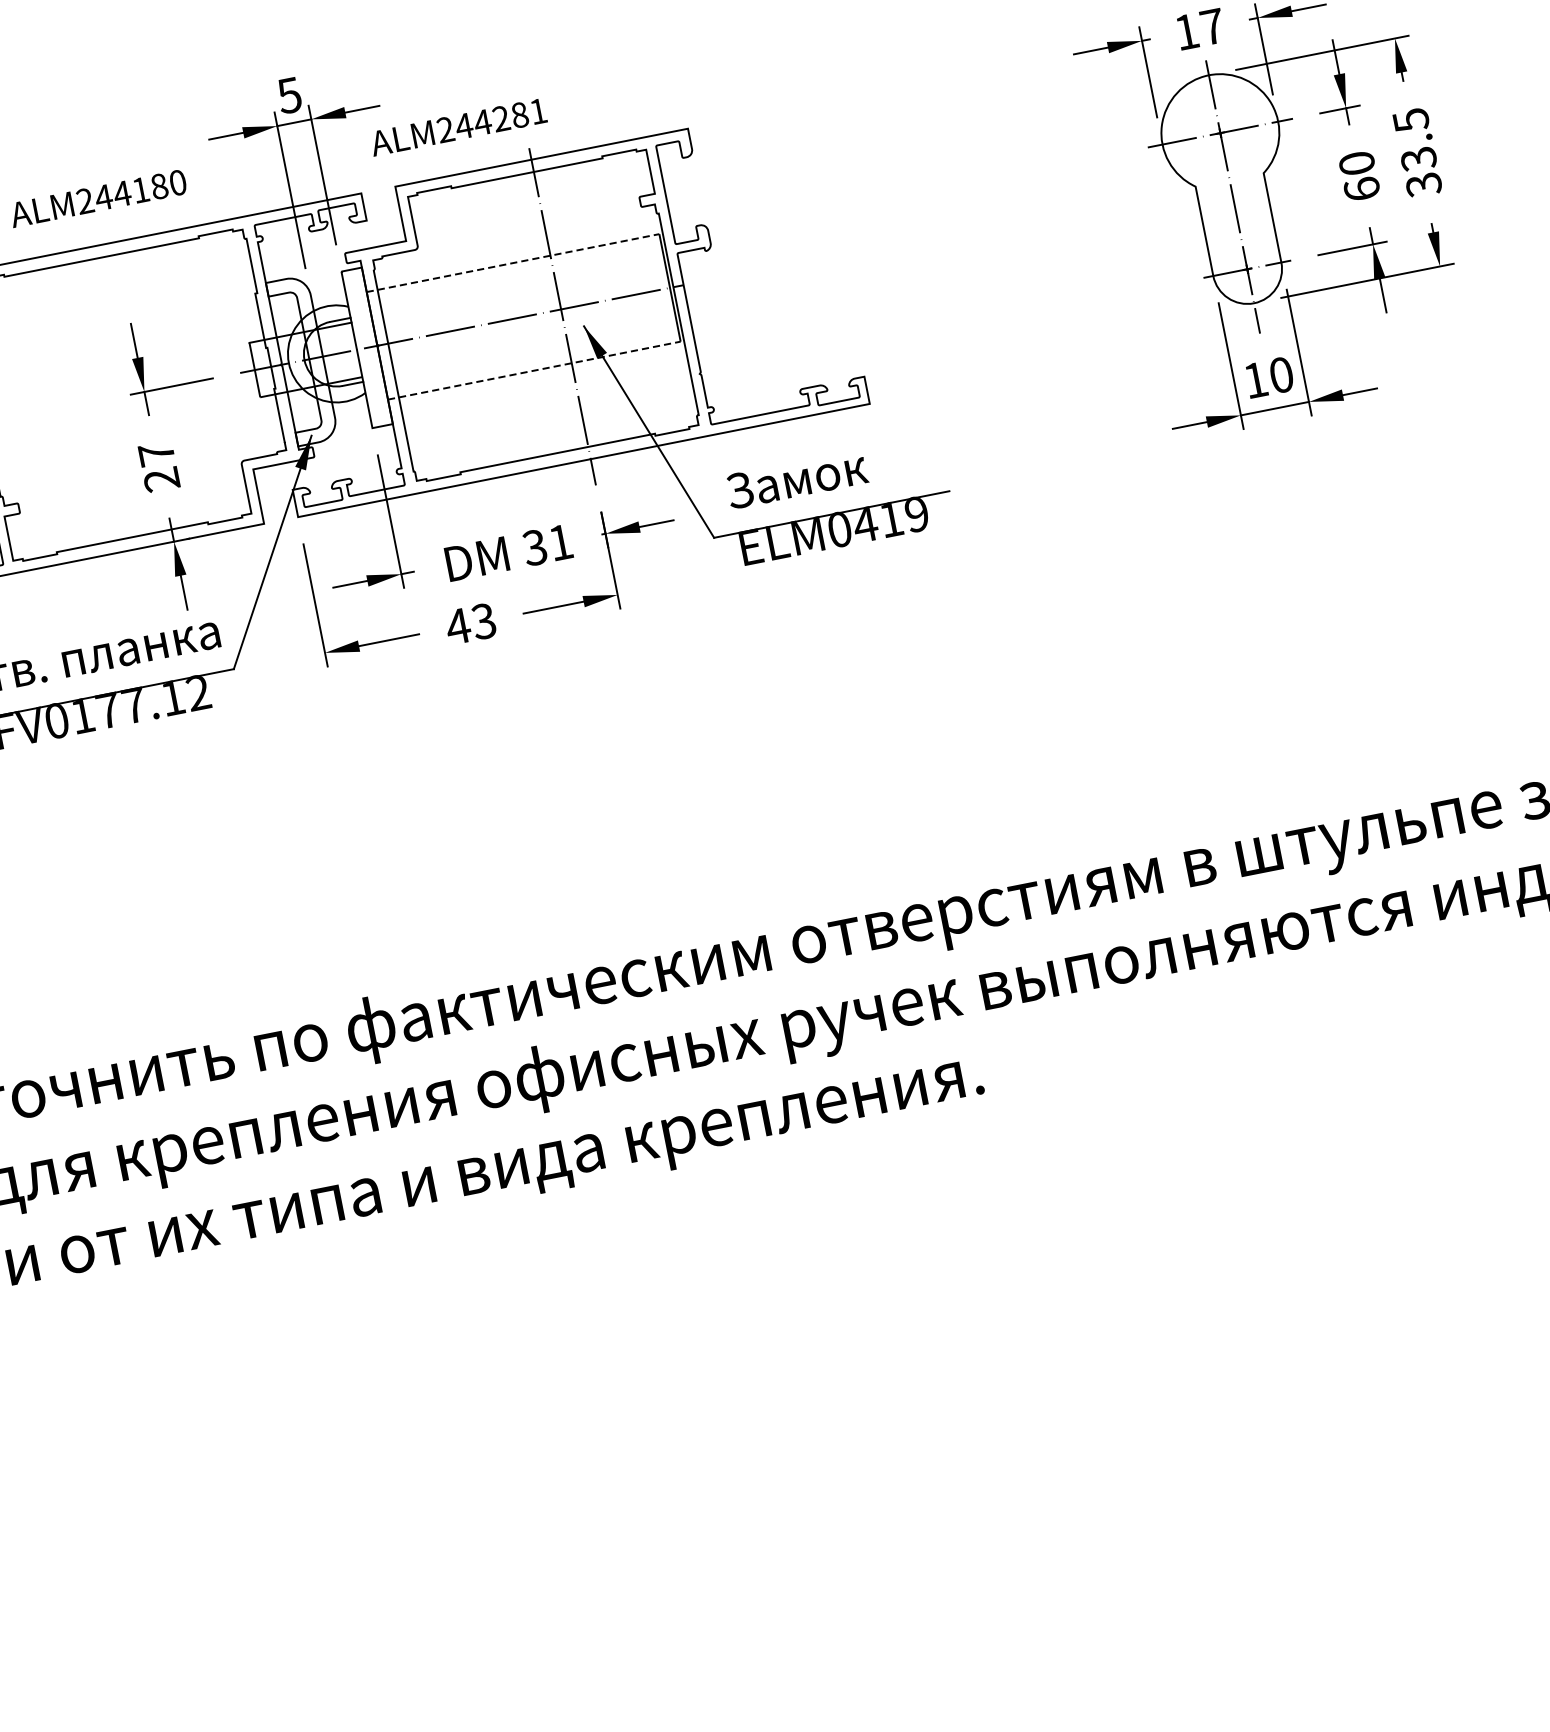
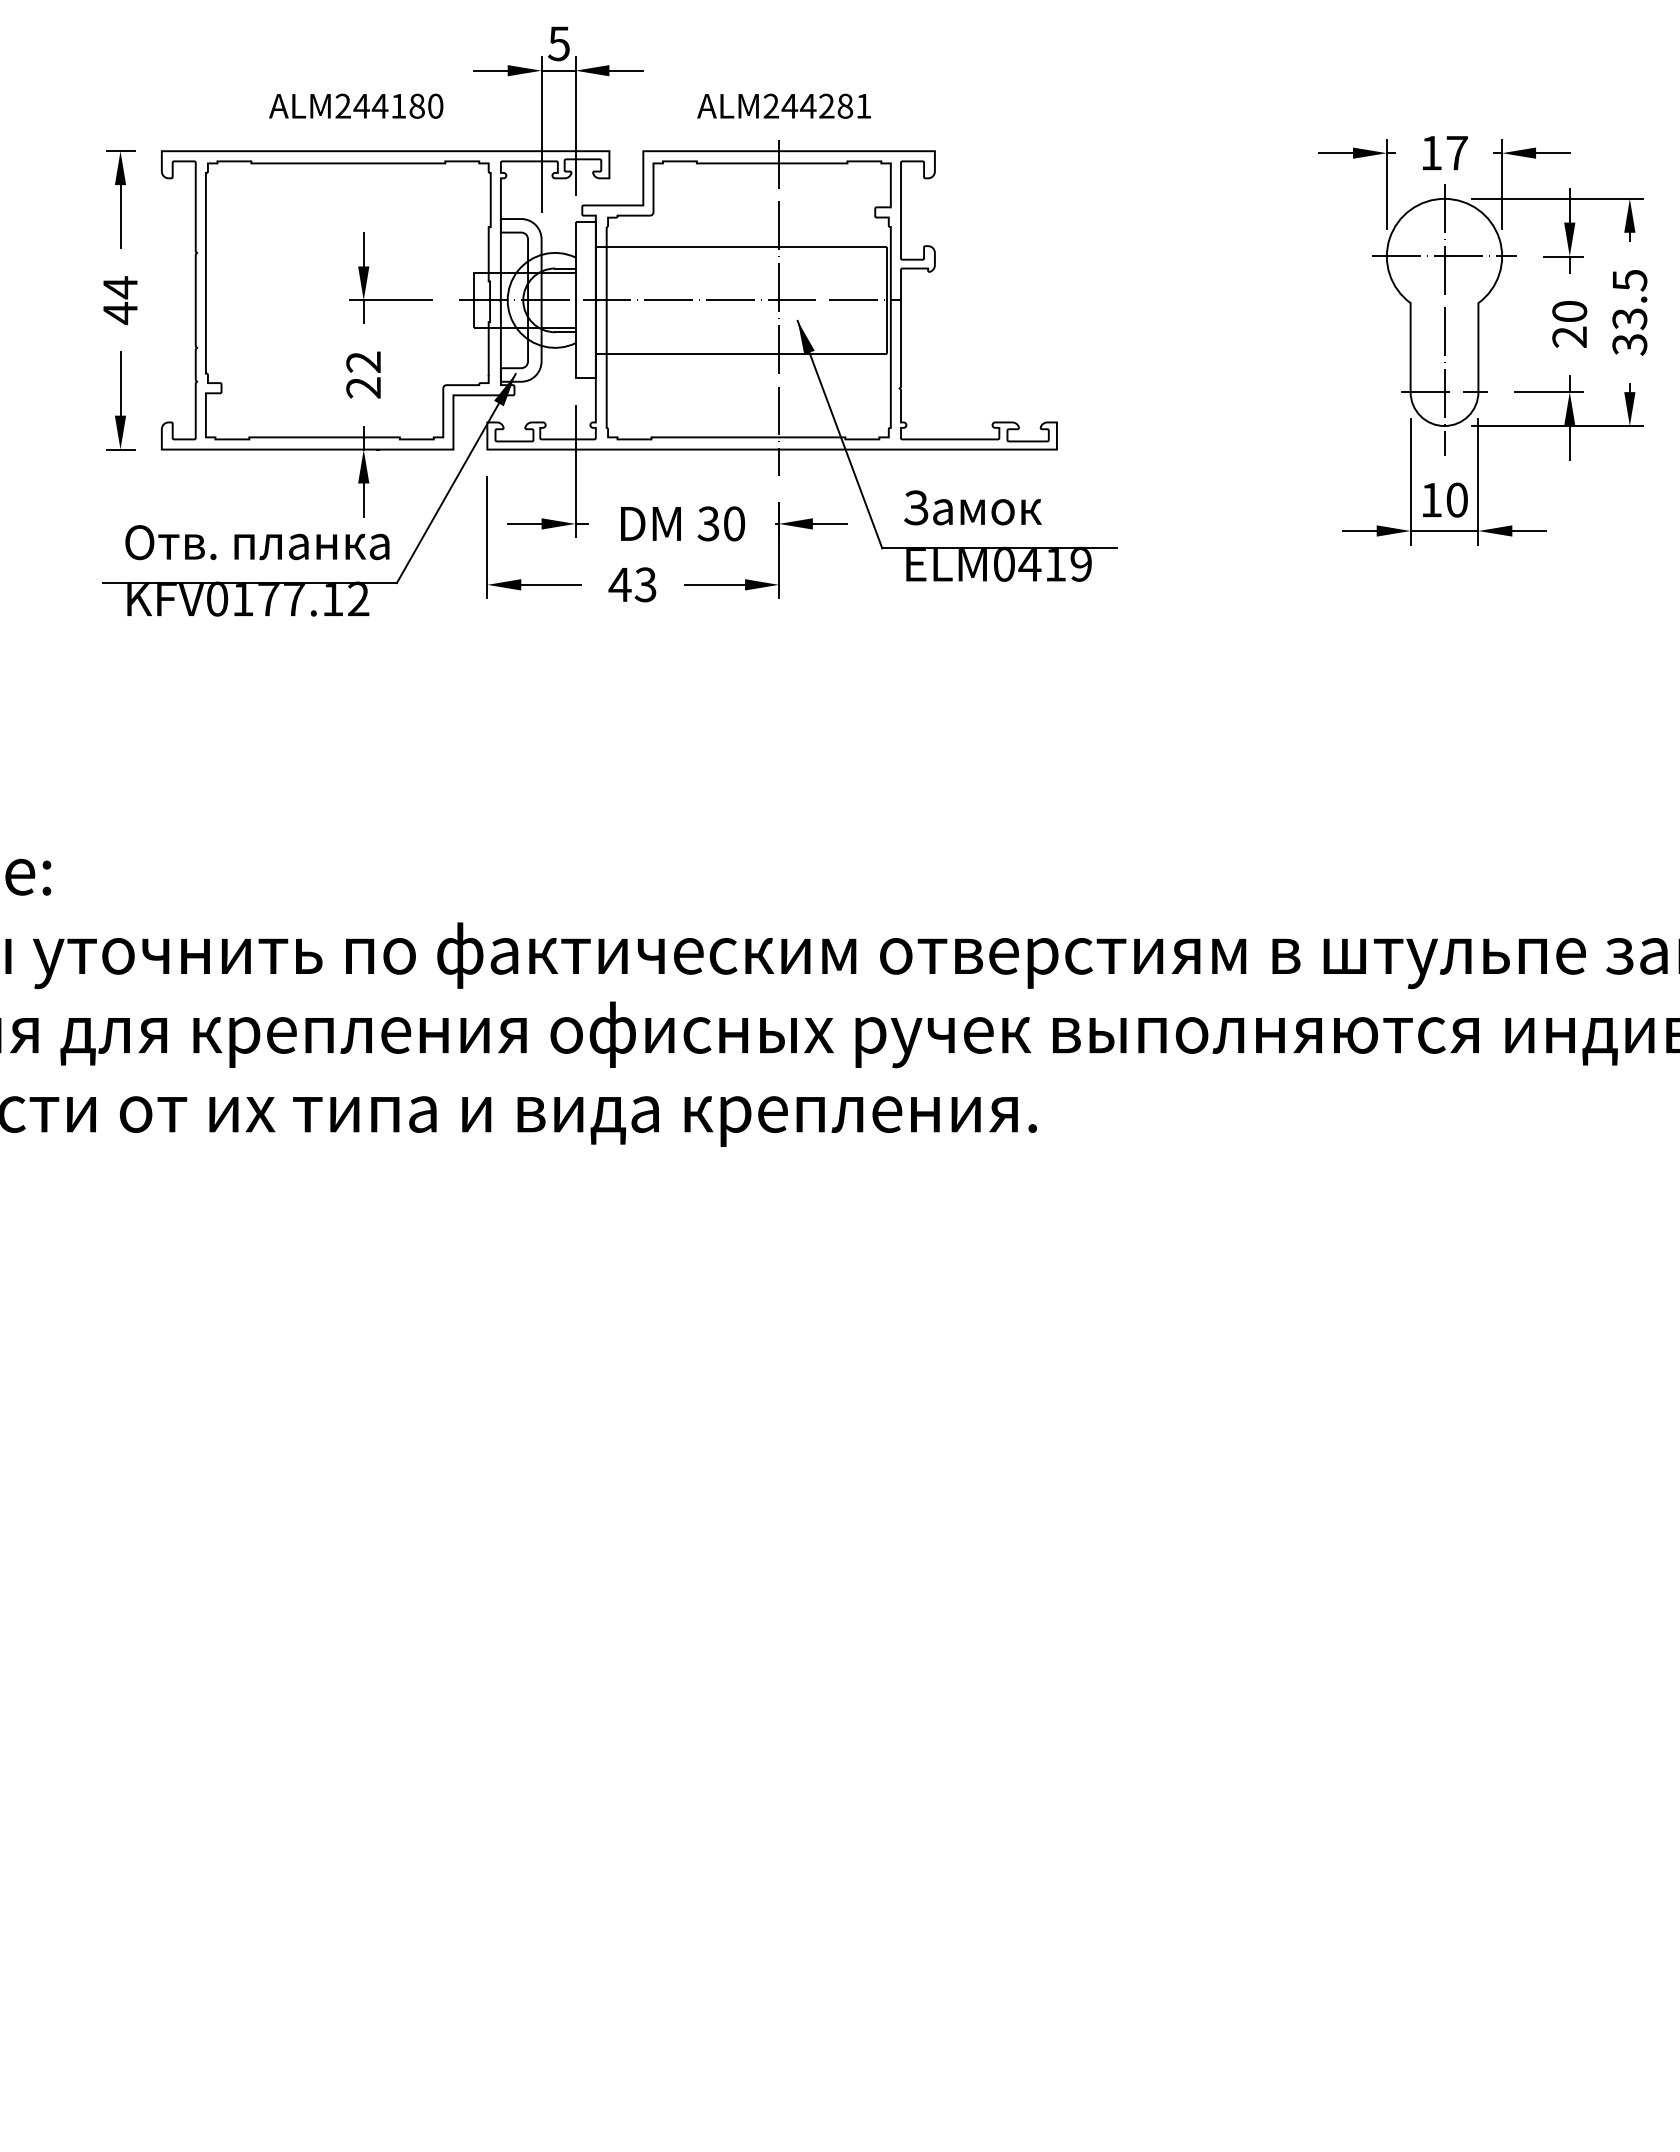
text: (457, 126) -> (783, 105), moved
text: (1361, 188) -> (1569, 336), 60 -> 20
line: (512, 262) -> (741, 246), dashed -> solid
line: (534, 370) -> (741, 353), dashed -> solid
text: (156, 453) -> (363, 361), 27 -> 22
text: (560, 542) -> (734, 523), 31 -> 30

